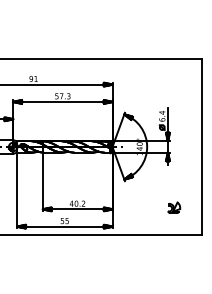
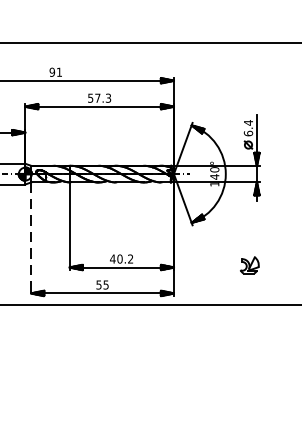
line: (17, 190) -> (31, 239), solid -> dashed
part: (174, 207) -> (250, 264), moved

